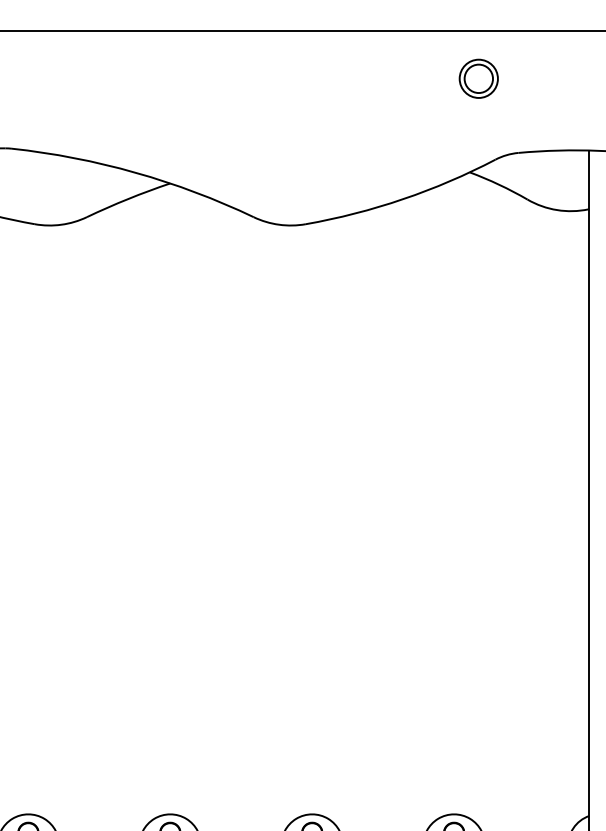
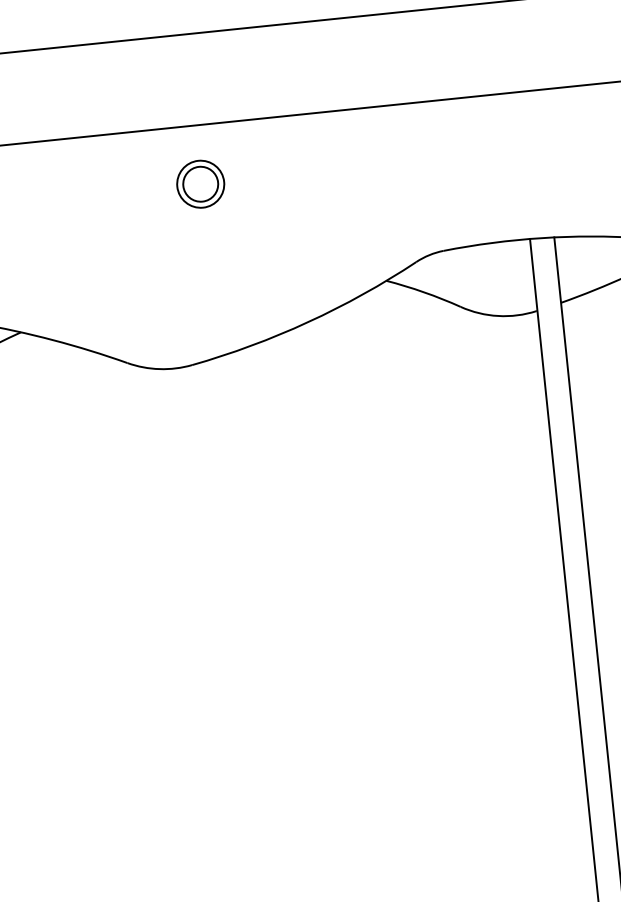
part: (478, 78) -> (200, 183), moved

